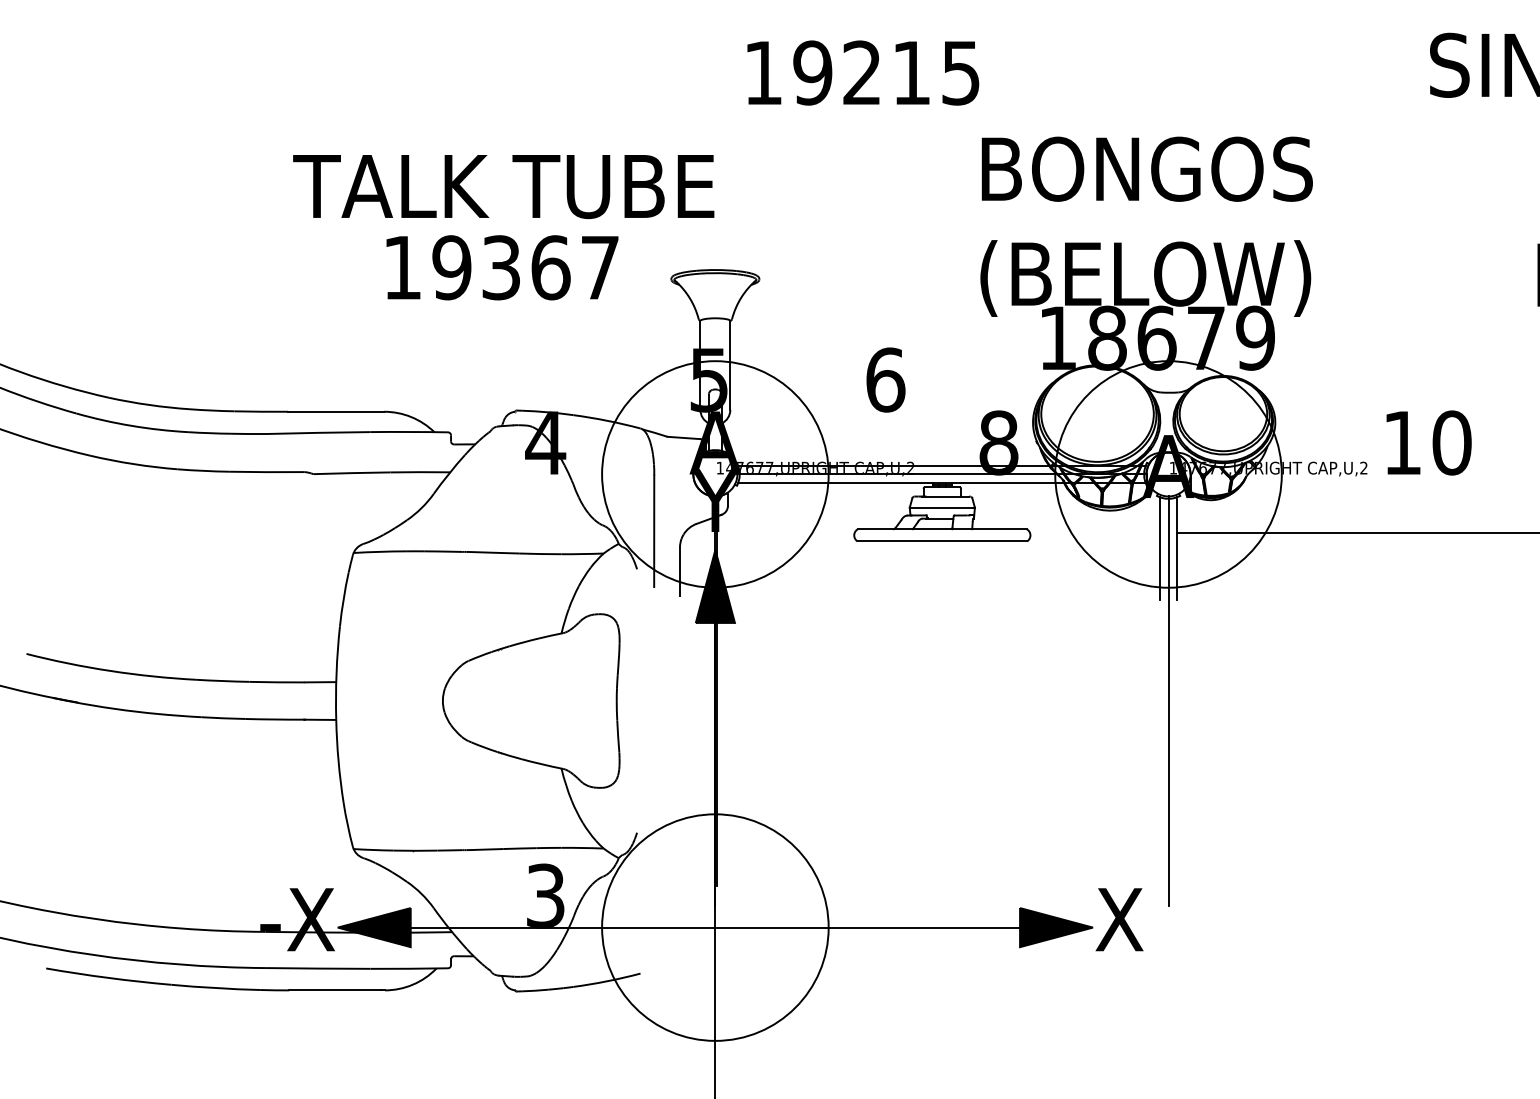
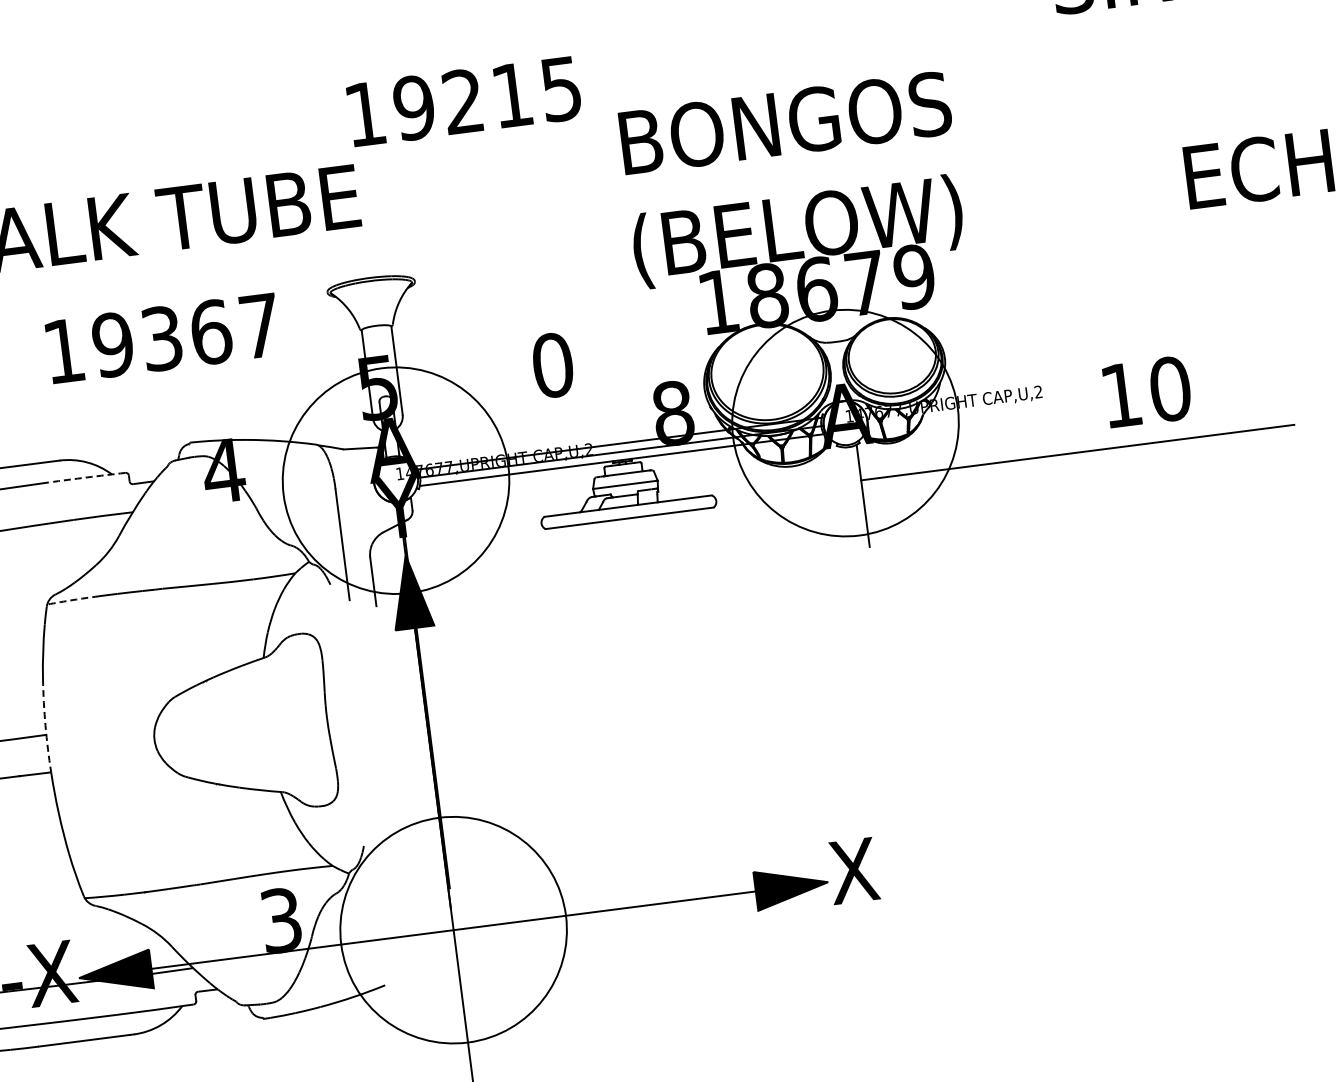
text: (863, 72) -> (464, 100), moved
text: (502, 267) -> (163, 338), moved
text: (885, 379) -> (552, 364), 6 -> 0
arc: (409, 431) -> (87, 476), solid -> dashed
text: (1428, 442) -> (1146, 391), moved
line: (1160, 548) -> (846, 497), removed
arc: (379, 551) -> (72, 599), solid -> dashed
arc: (336, 673) -> (45, 726), solid -> dashed
line: (1168, 700) -> (874, 647), removed

